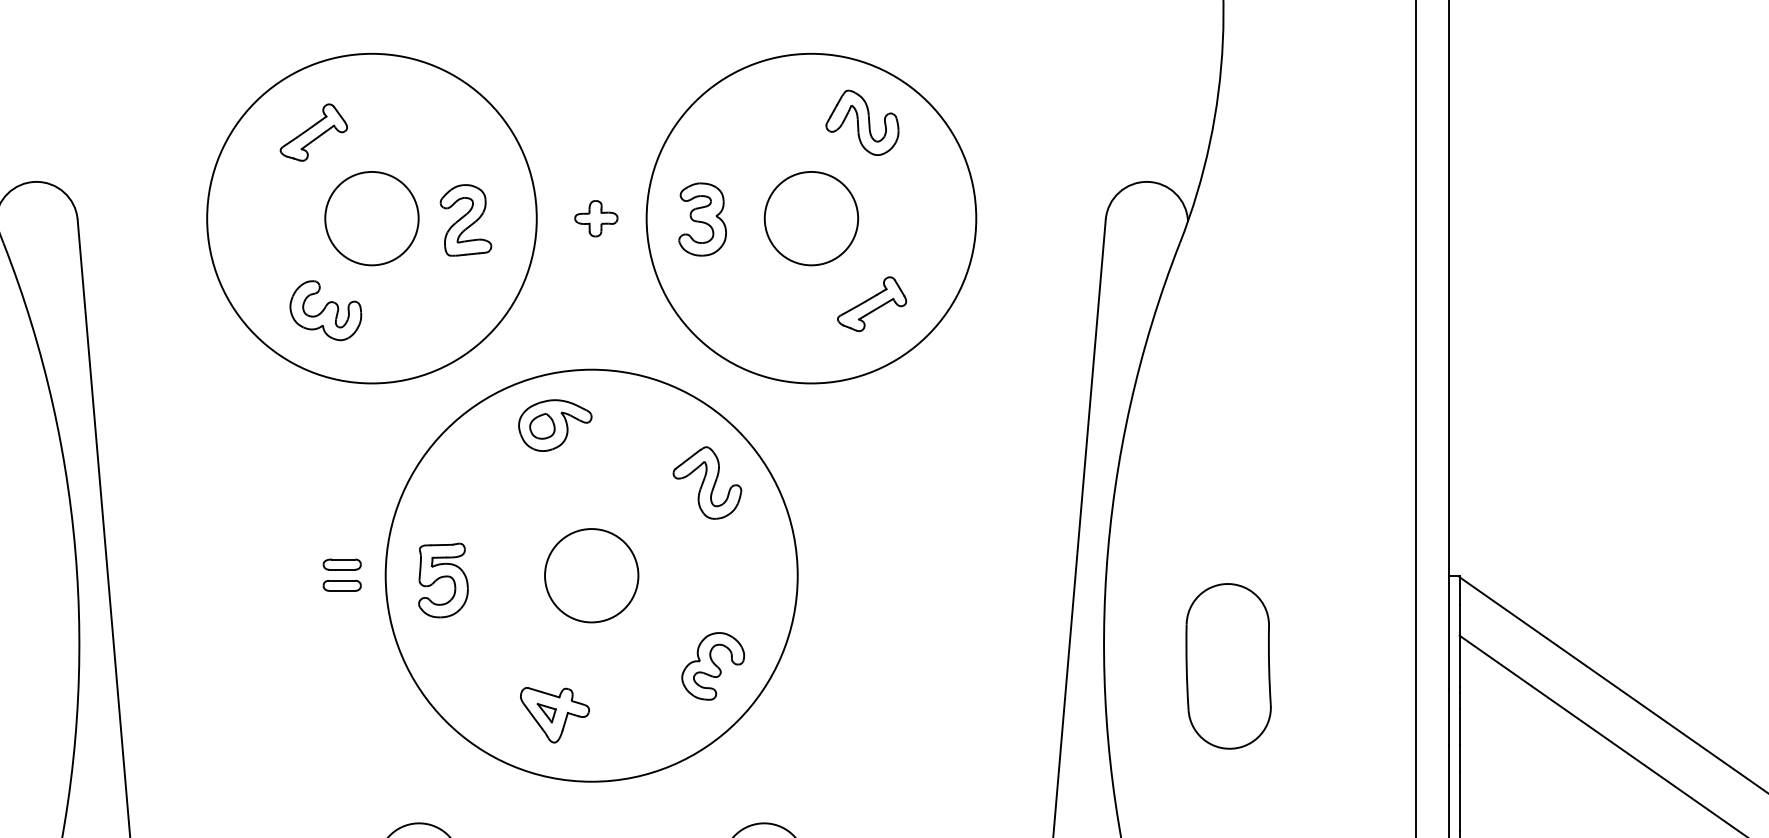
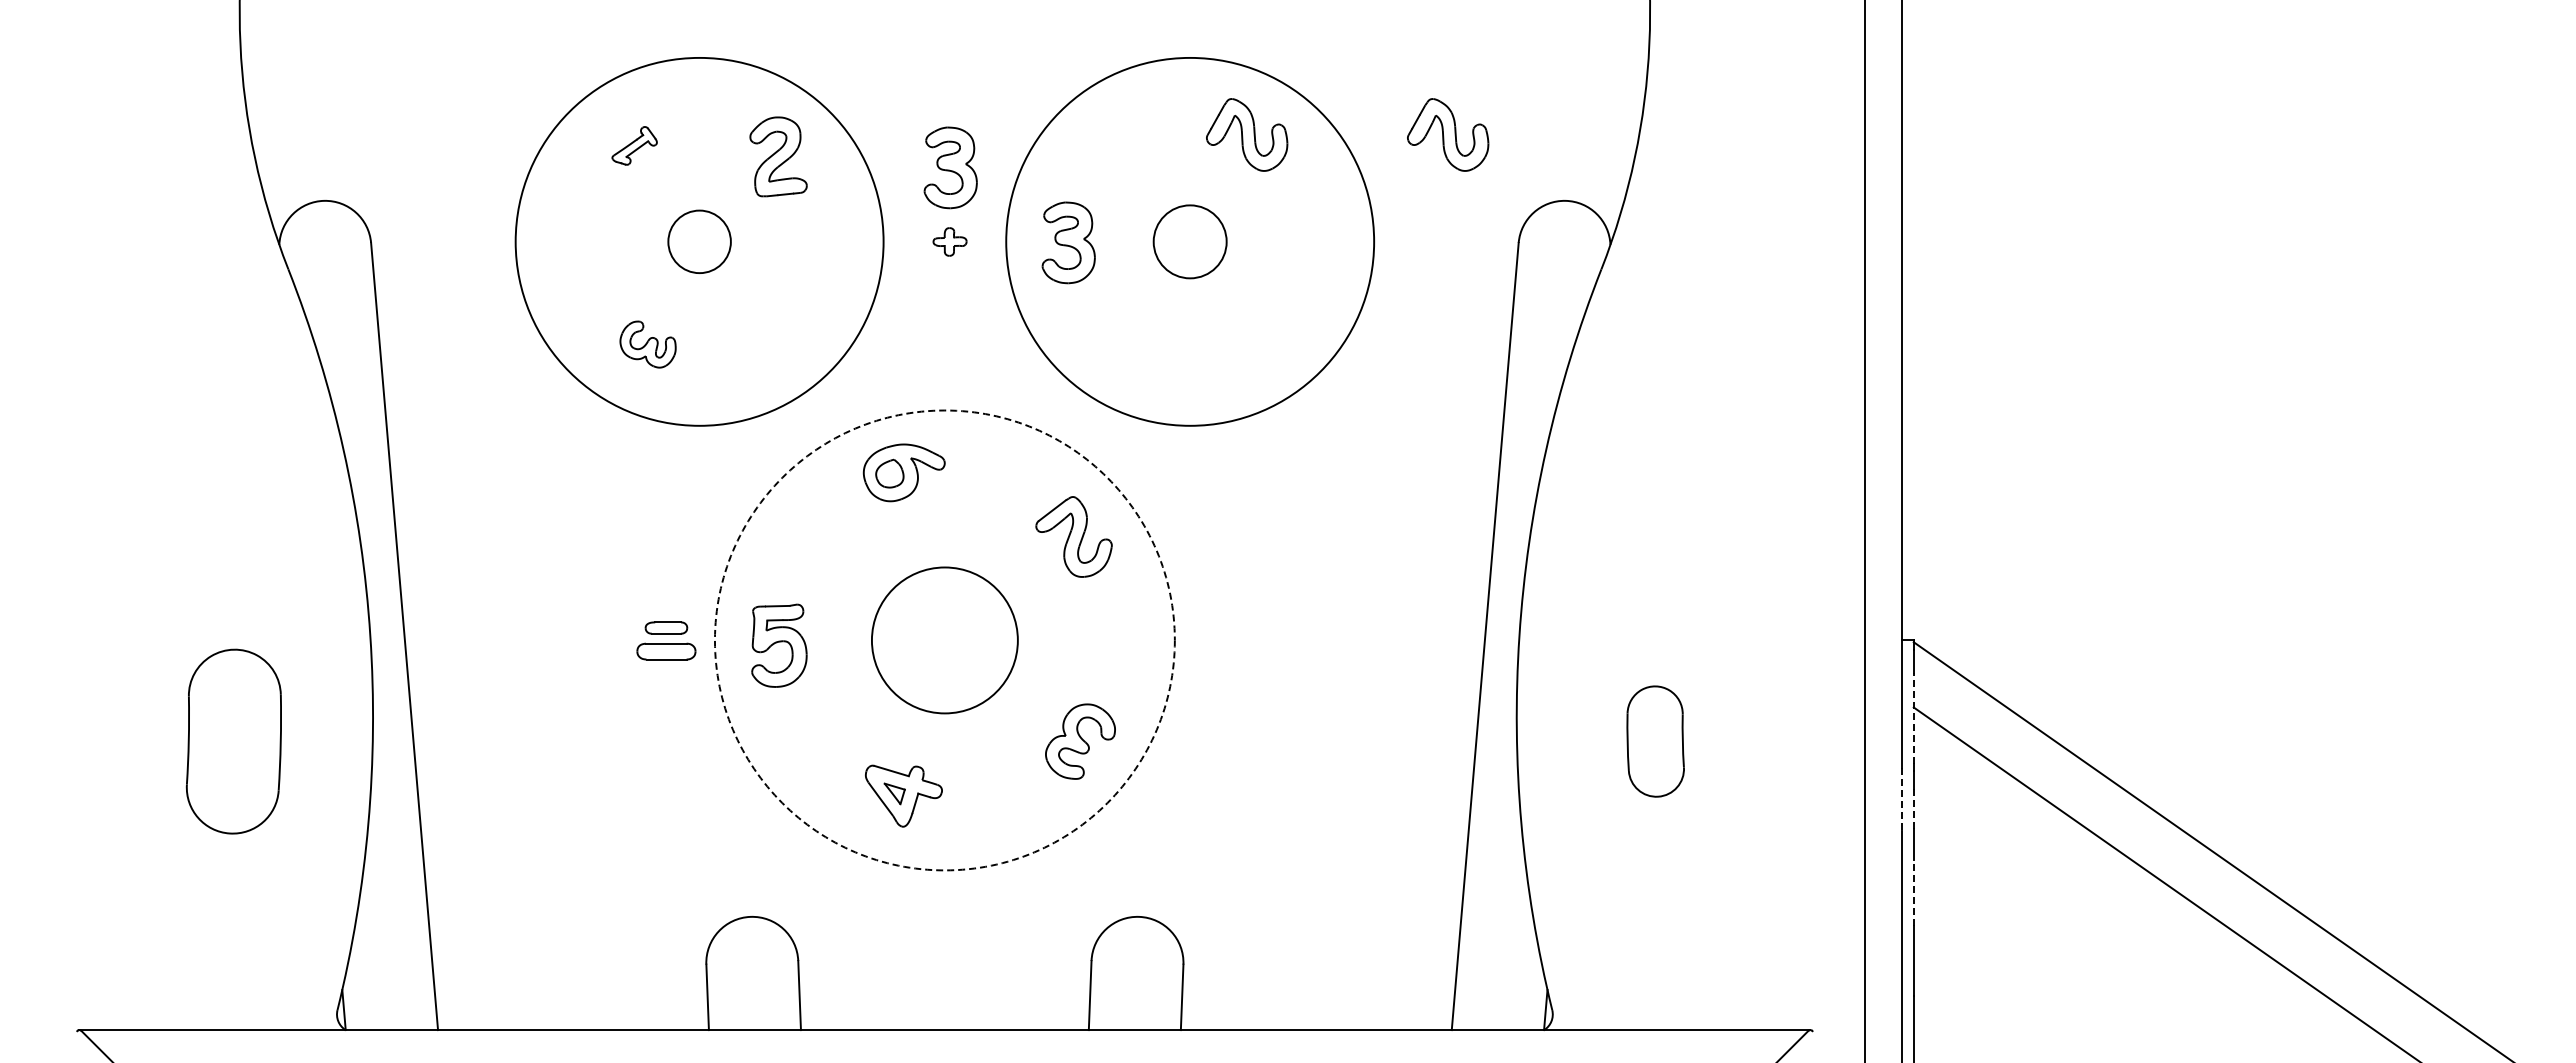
part: (1042, 122) -> (1448, 134), added
part: (313, 132) -> (634, 145), size x0.6
part: (596, 152) -> (950, 167), added
circle: (371, 218) -> (699, 241), size x0.6
part: (595, 218) -> (949, 241), size x0.7
circle: (811, 218) -> (1190, 241), size x0.7
part: (465, 220) -> (778, 156), moved
part: (871, 304) -> (1257, 337), removed
part: (325, 310) -> (647, 344), size x0.7
circle: (591, 575) -> (944, 640), size x1.4
circle: (591, 575) -> (944, 640), solid -> dashed
part: (342, 585) -> (666, 651), size x1.4
line: (1459, 645) -> (1913, 718), solid -> dashed
part: (1228, 666) -> (1655, 741), size x0.6
line: (1448, 718) -> (1901, 799), solid -> dashed
line: (1459, 726) -> (1913, 808), solid -> dashed
line: (1459, 801) -> (1913, 892), solid -> dashed

